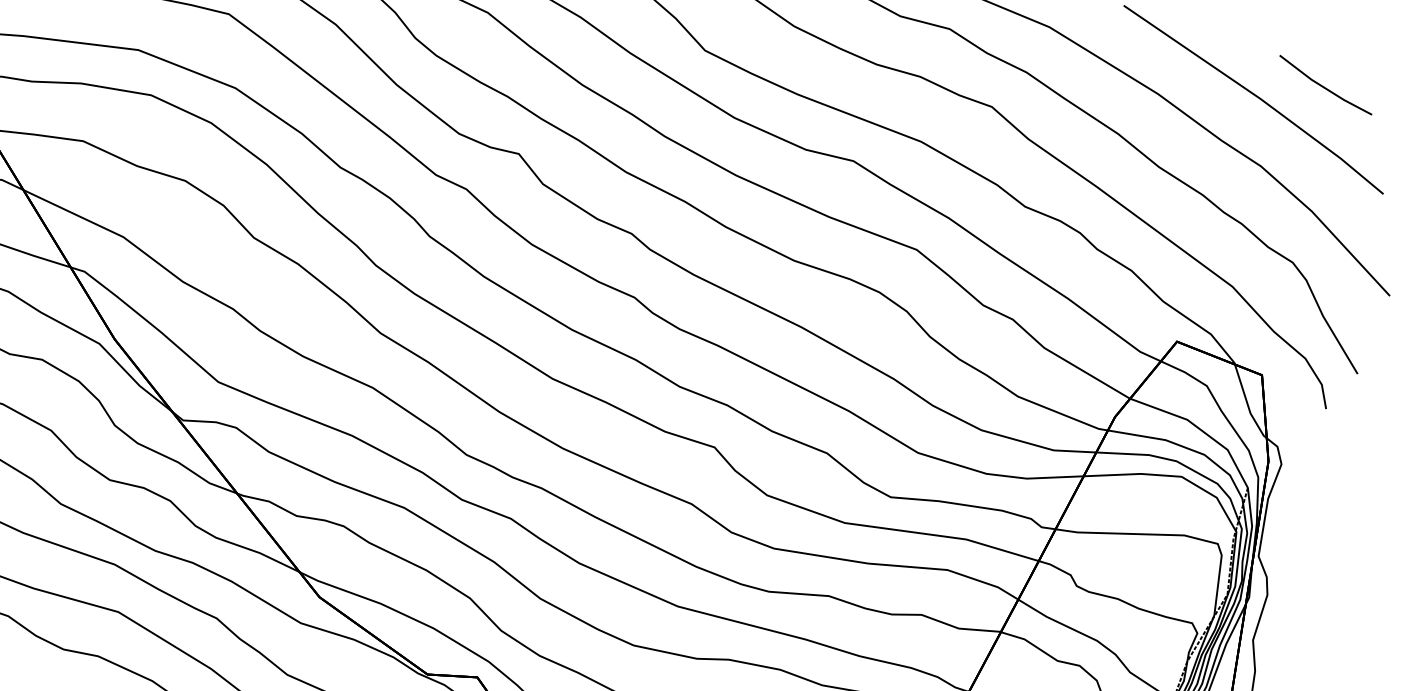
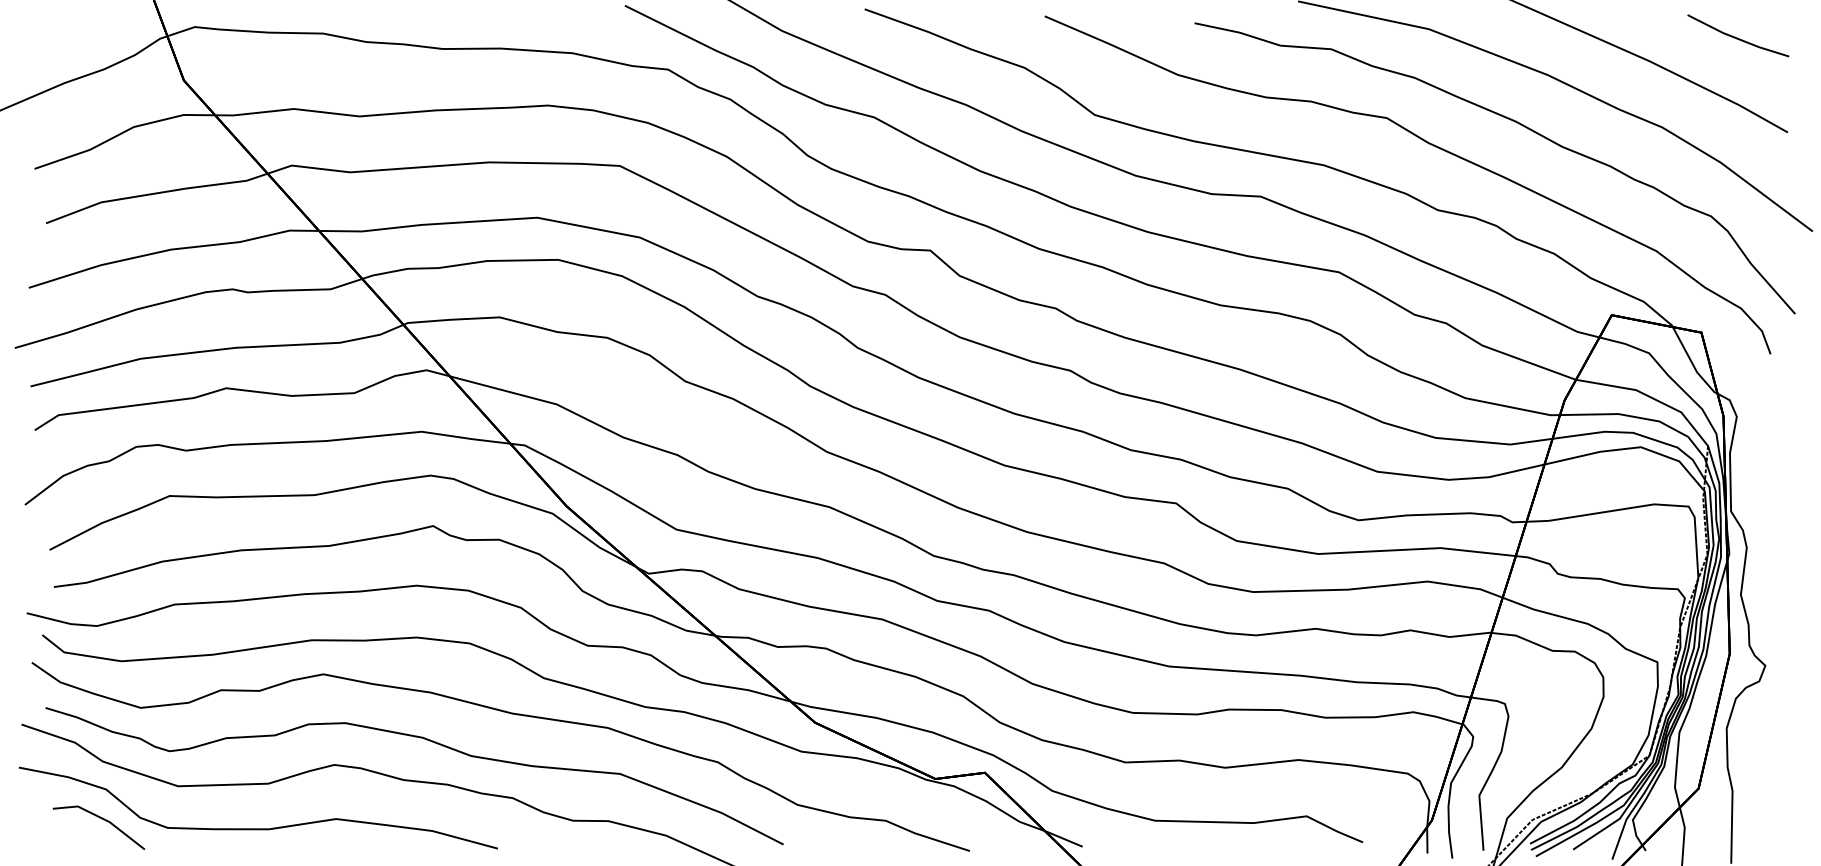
line: (1324, 86) -> (1737, 37), moved

